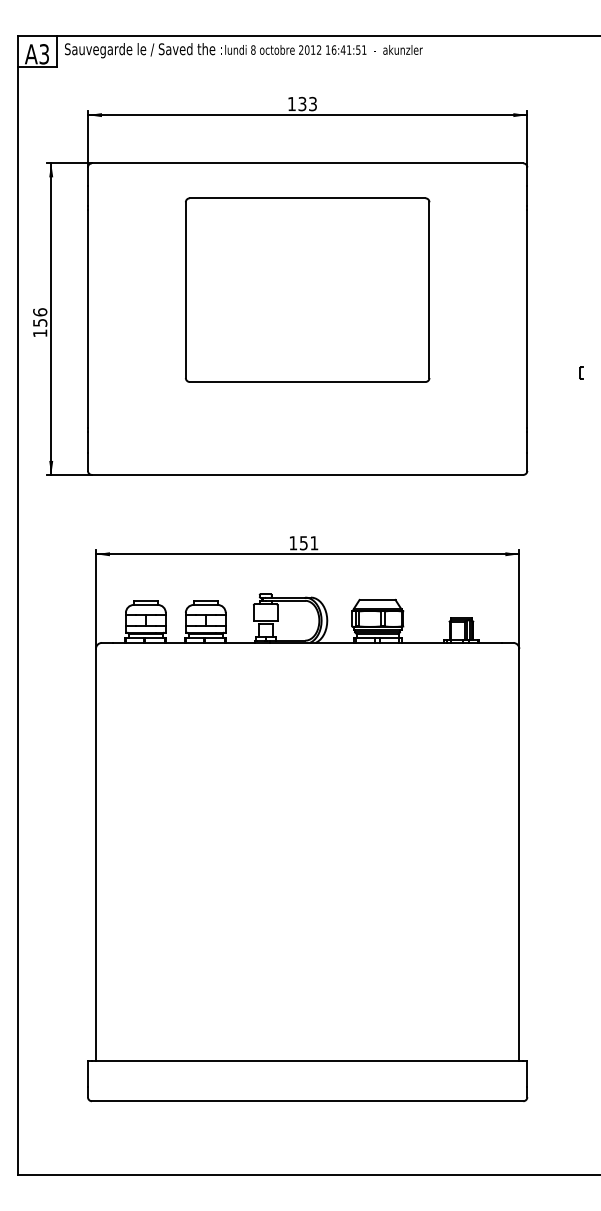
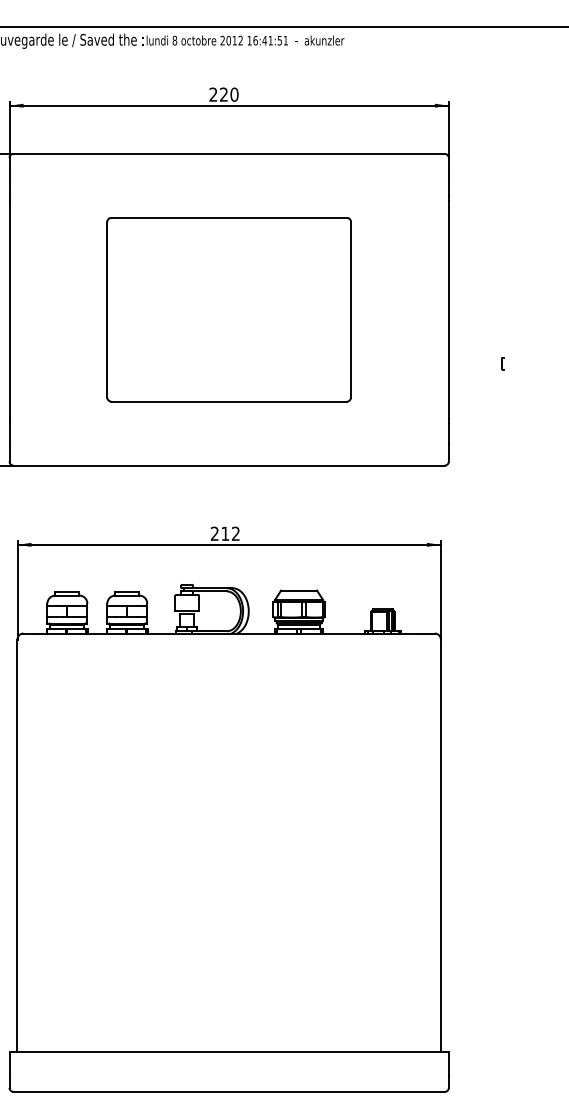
text: (302, 103) -> (224, 94), 133 -> 220
part: (307, 289) -> (229, 309), moved
text: (303, 543) -> (225, 534), 151 -> 212

